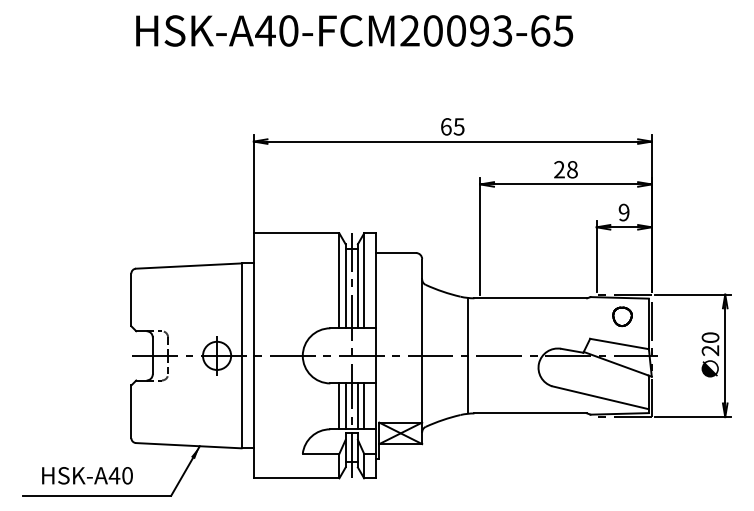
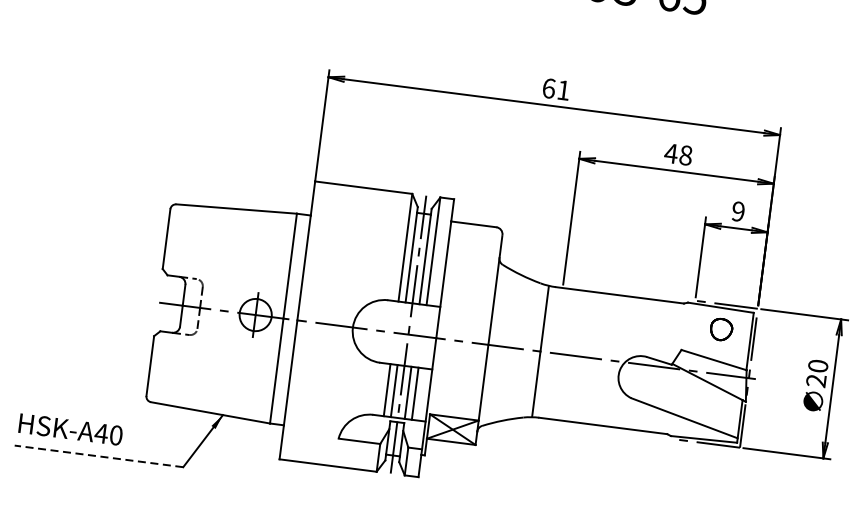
text: (458, 126) -> (562, 89), 65 -> 61
text: (559, 169) -> (671, 153), 28 -> 48
text: (87, 475) -> (70, 429), moved
line: (96, 495) -> (98, 455), solid -> dashed

